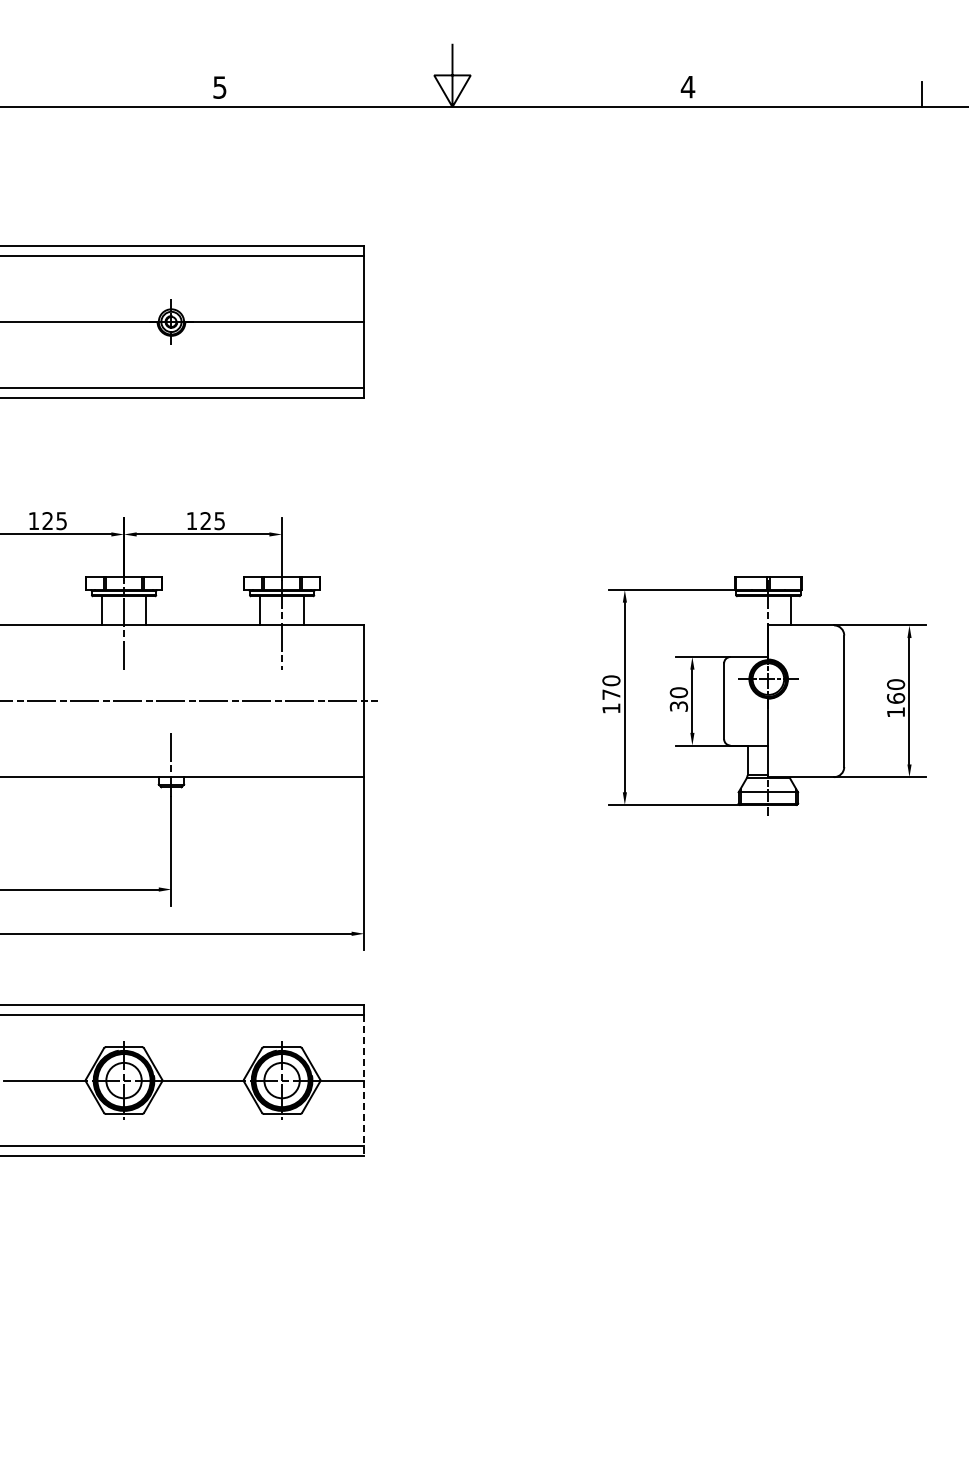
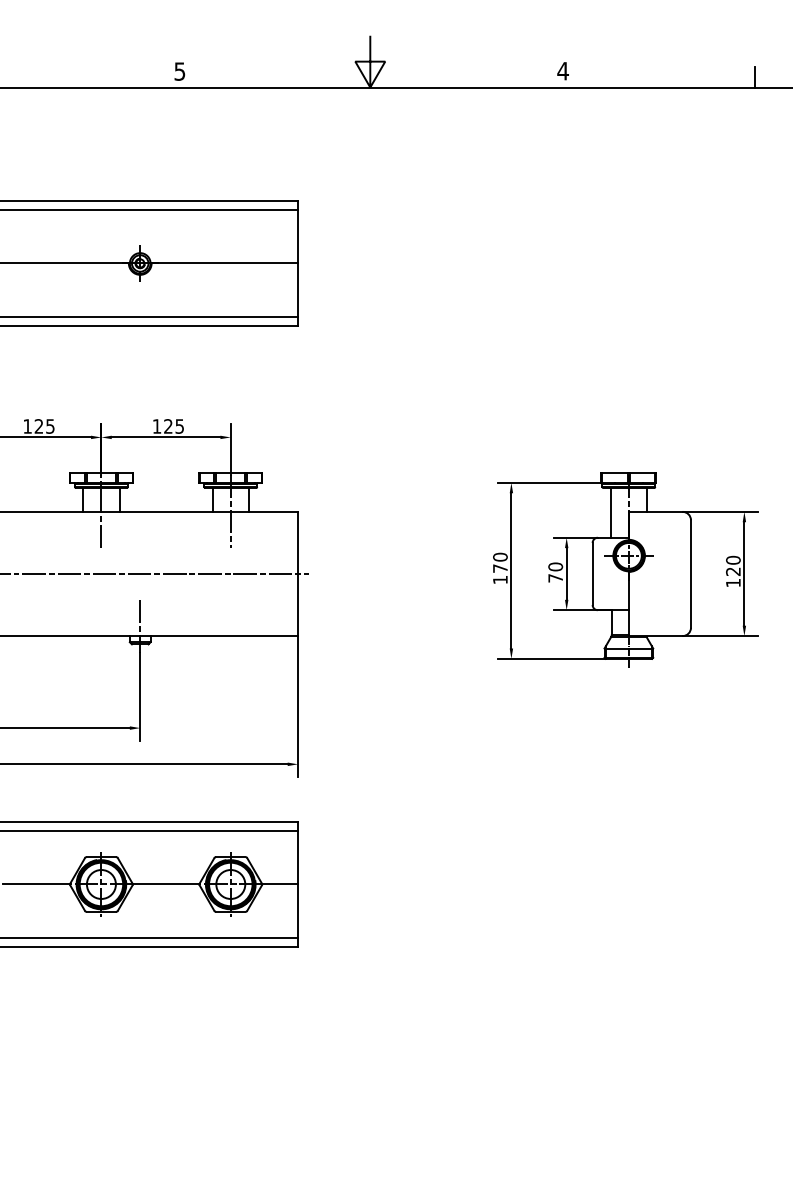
line: (746, 626) -> (610, 512), added
text: (896, 698) -> (733, 571), 160 -> 120
text: (678, 706) -> (555, 578), 30 -> 70
line: (364, 1085) -> (298, 888), dashed -> solid

